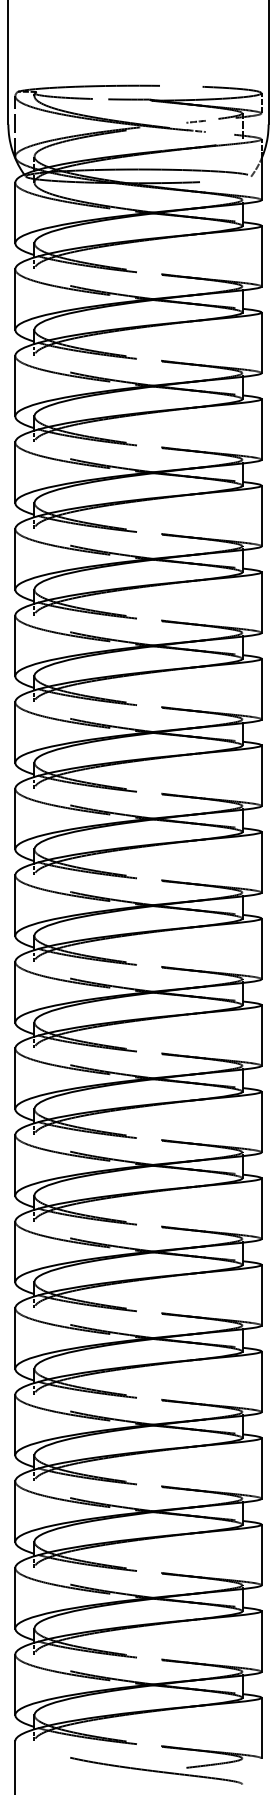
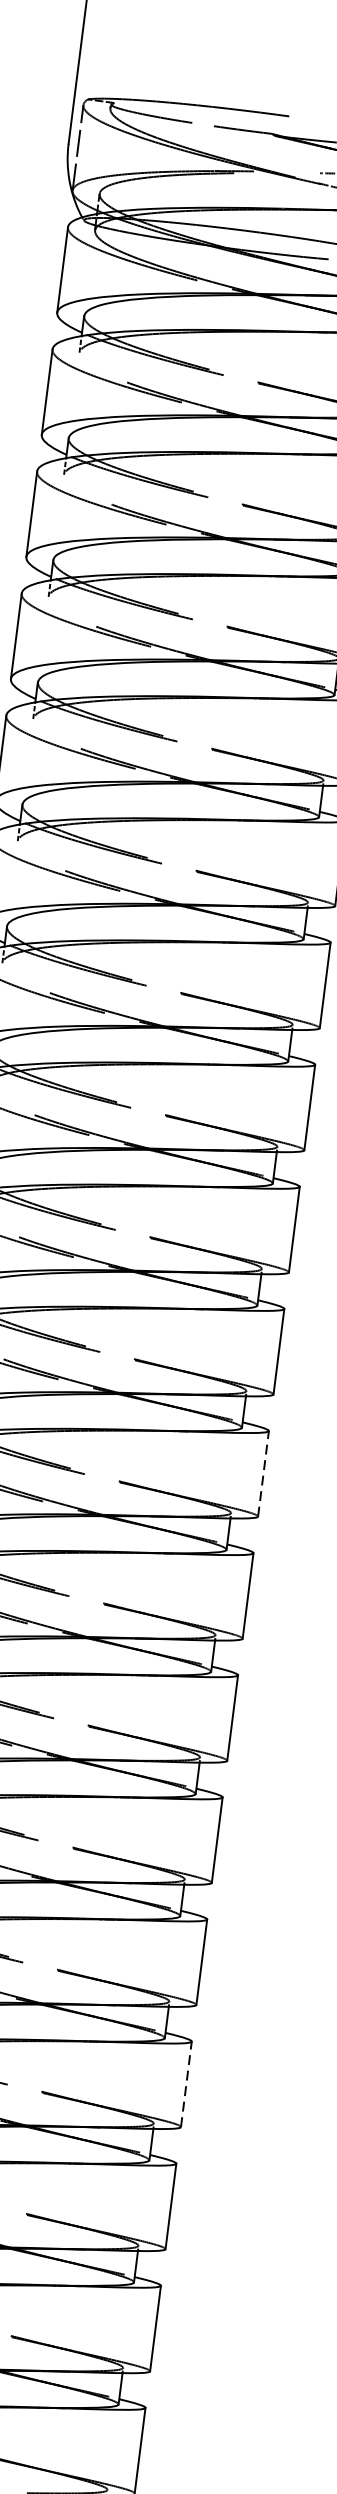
line: (261, 1035) -> (263, 1473), solid -> dashed
line: (261, 1467) -> (186, 2083), solid -> dashed

